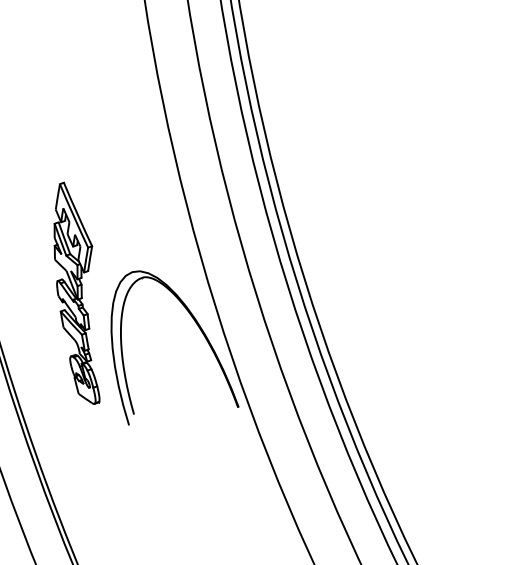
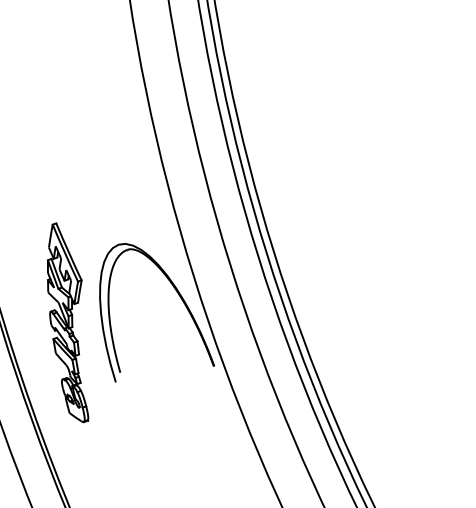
part: (77, 293) -> (68, 322), moved

